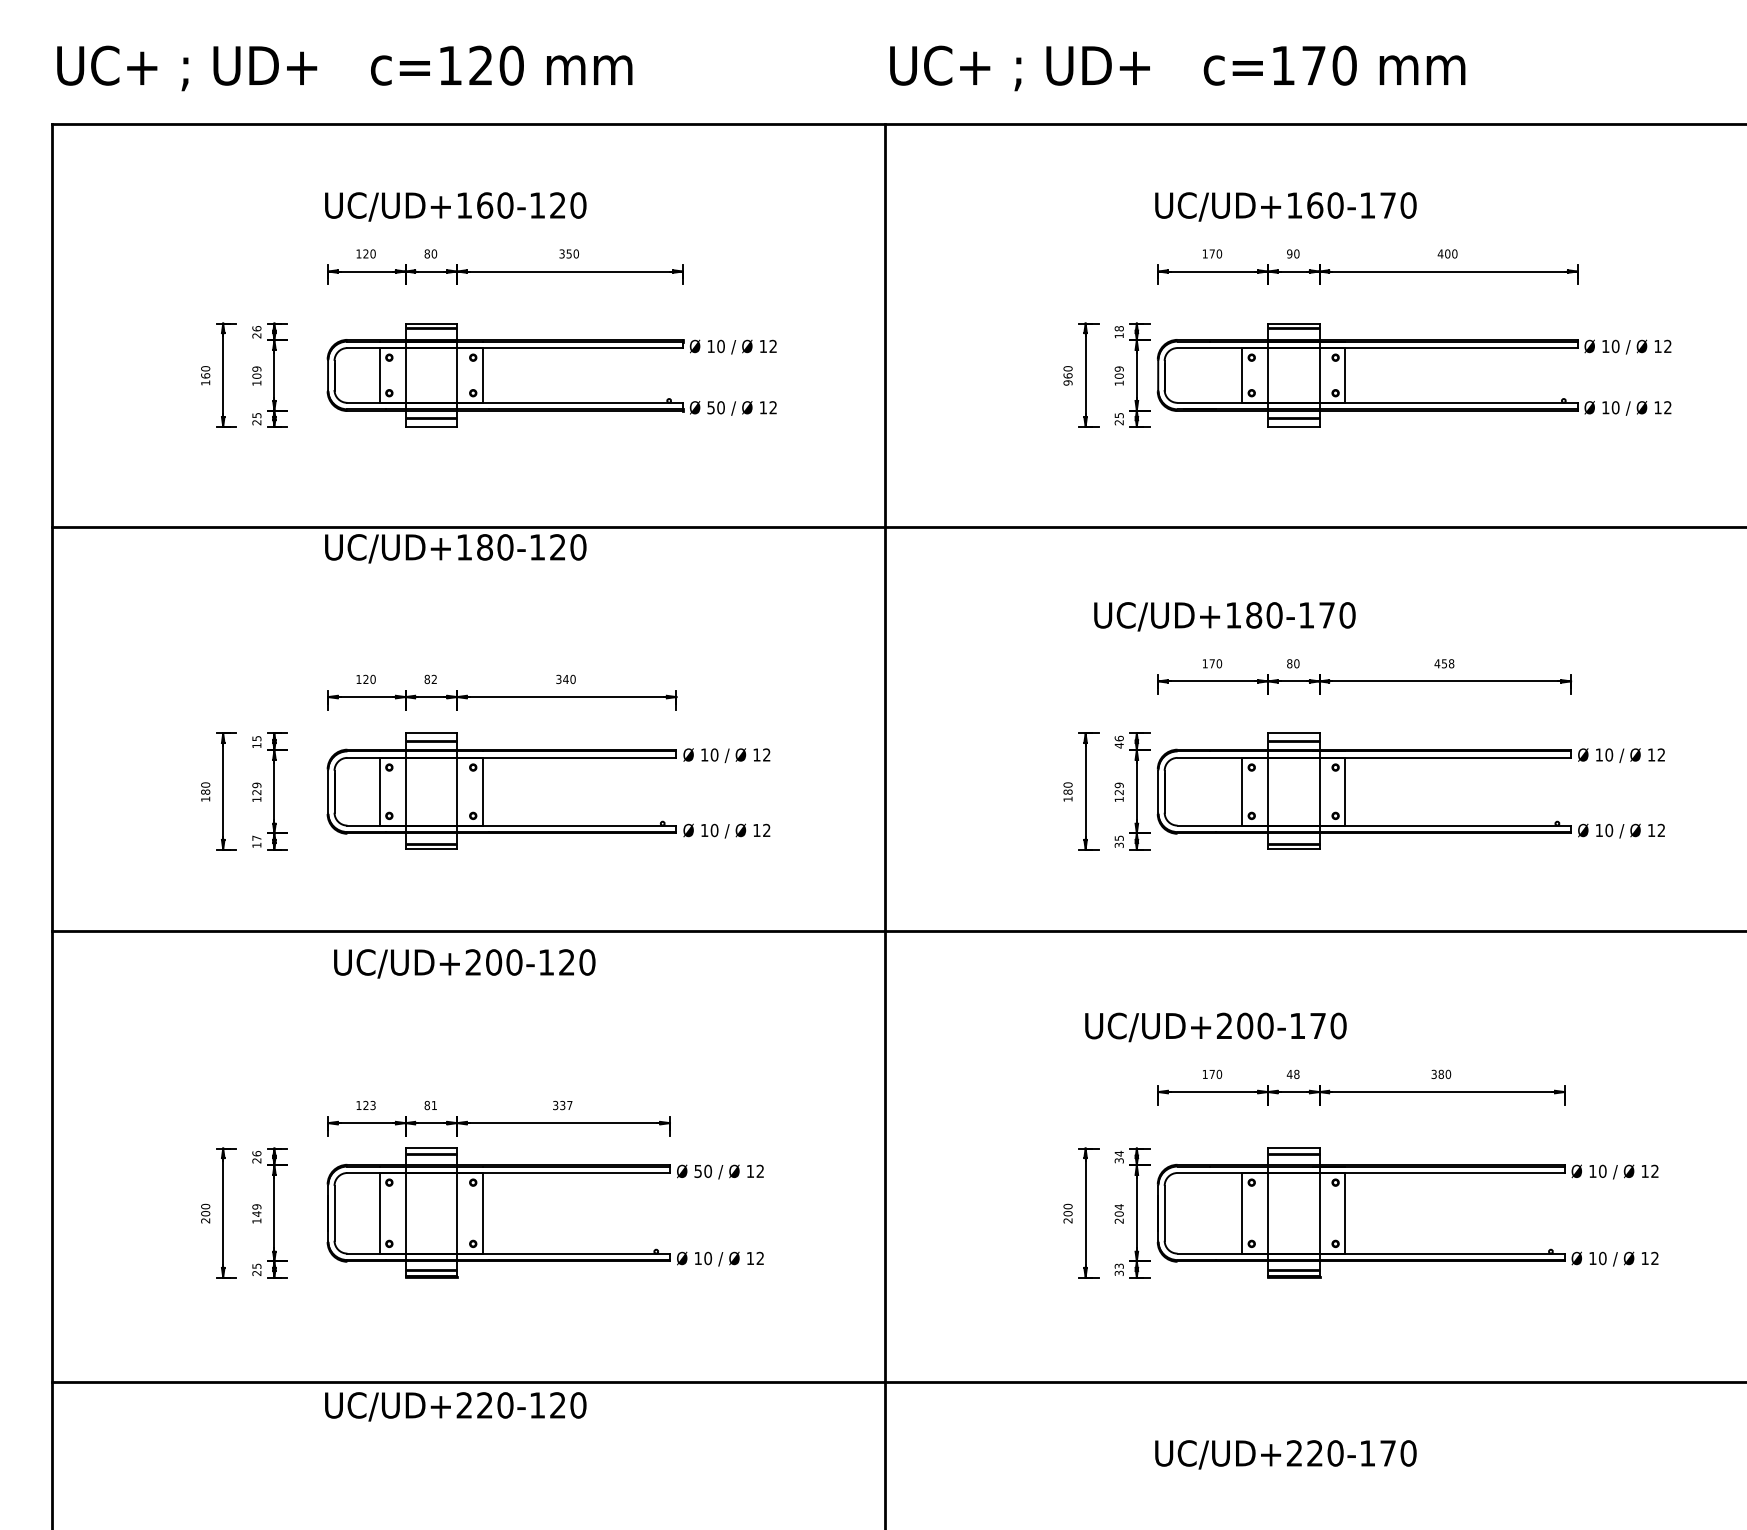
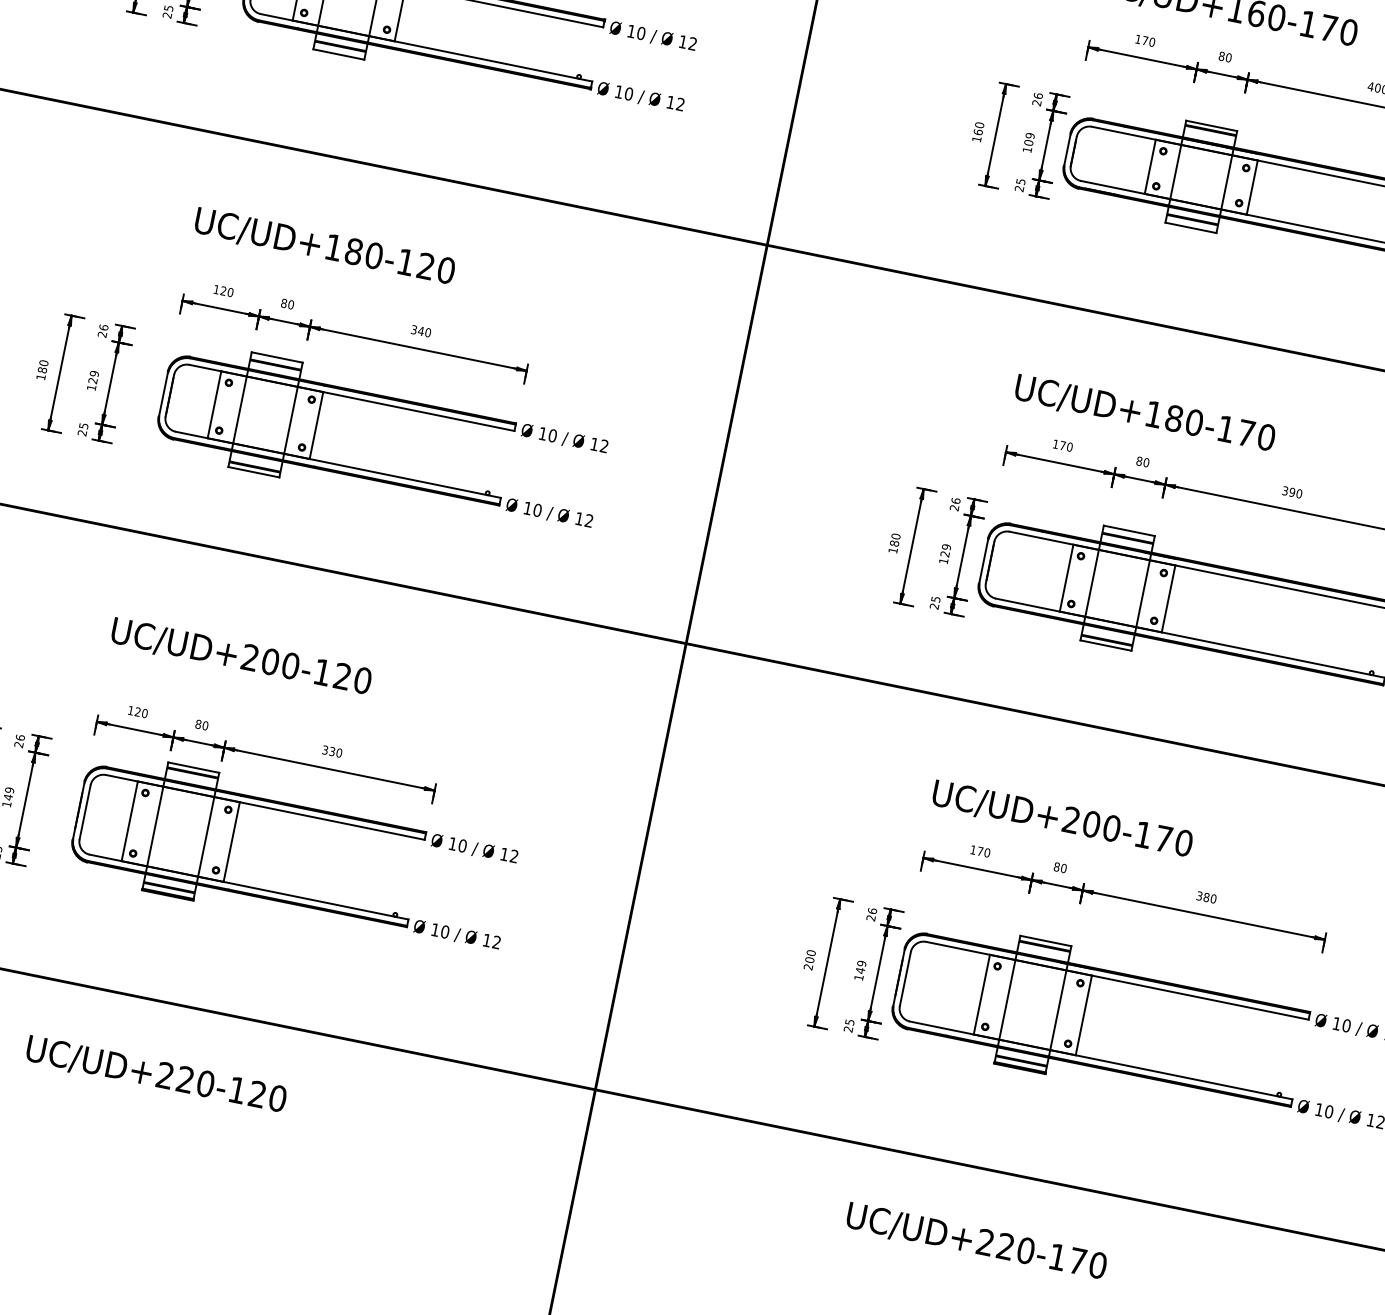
text: (1289, 253) -> (1221, 55), 90 -> 80
text: (1118, 332) -> (1036, 99), 18 -> 26
text: (1067, 382) -> (976, 138), 960 -> 160
text: (710, 407) -> (618, 91), 50 -> 10
text: (455, 548) -> (324, 246), moved
text: (1224, 616) -> (1144, 413), moved
text: (1444, 663) -> (1292, 492), 458 -> 390
text: (434, 679) -> (291, 304), 82 -> 80
text: (256, 741) -> (102, 330), 15 -> 26
text: (1118, 745) -> (953, 507), 46 -> 26
text: (256, 841) -> (82, 429), 17 -> 25
text: (1119, 844) -> (934, 605), 35 -> 25
text: (464, 963) -> (241, 656), moved
text: (1215, 1027) -> (1062, 819), moved
text: (1292, 1073) -> (1059, 866), 48 -> 80
text: (372, 1105) -> (144, 713), 123 -> 120
text: (434, 1105) -> (205, 725), 81 -> 80
text: (569, 1105) -> (338, 752), 337 -> 330
text: (1118, 1157) -> (870, 914), 34 -> 26
text: (697, 1171) -> (452, 843), 50 -> 10
text: (1118, 1213) -> (859, 970), 204 -> 149
text: (1118, 1269) -> (848, 1025), 33 -> 25
text: (455, 1406) -> (156, 1074), moved

